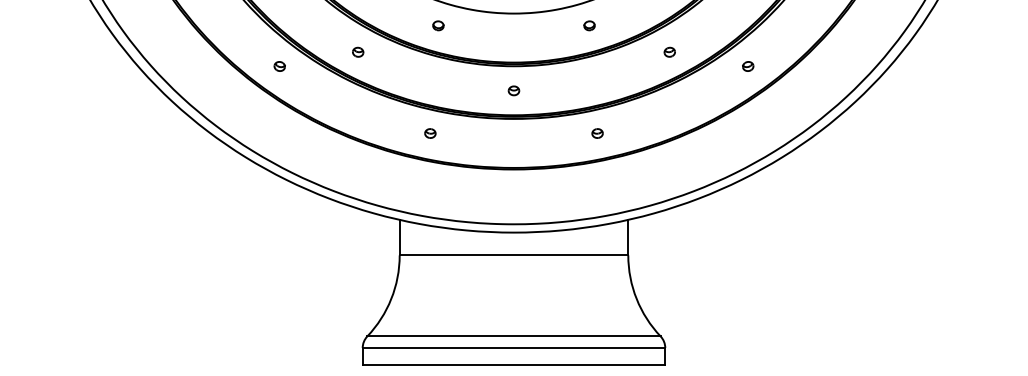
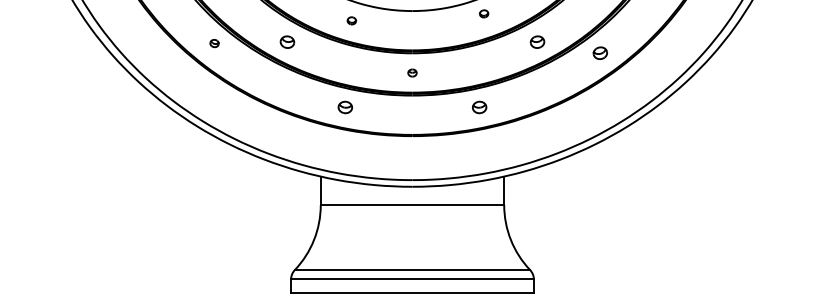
part: (588, 25) -> (483, 13), moved
part: (358, 51) -> (287, 41), size x1.6
part: (669, 51) -> (537, 41), size x1.6
part: (279, 66) -> (214, 43), moved
part: (748, 66) -> (600, 53), size x1.6
part: (430, 132) -> (345, 106), size x1.6
part: (597, 132) -> (479, 106), size x1.6

